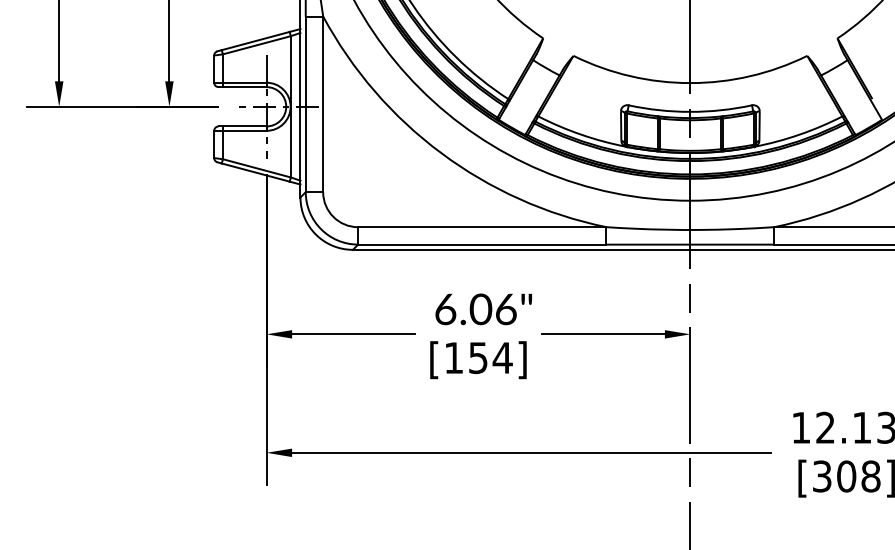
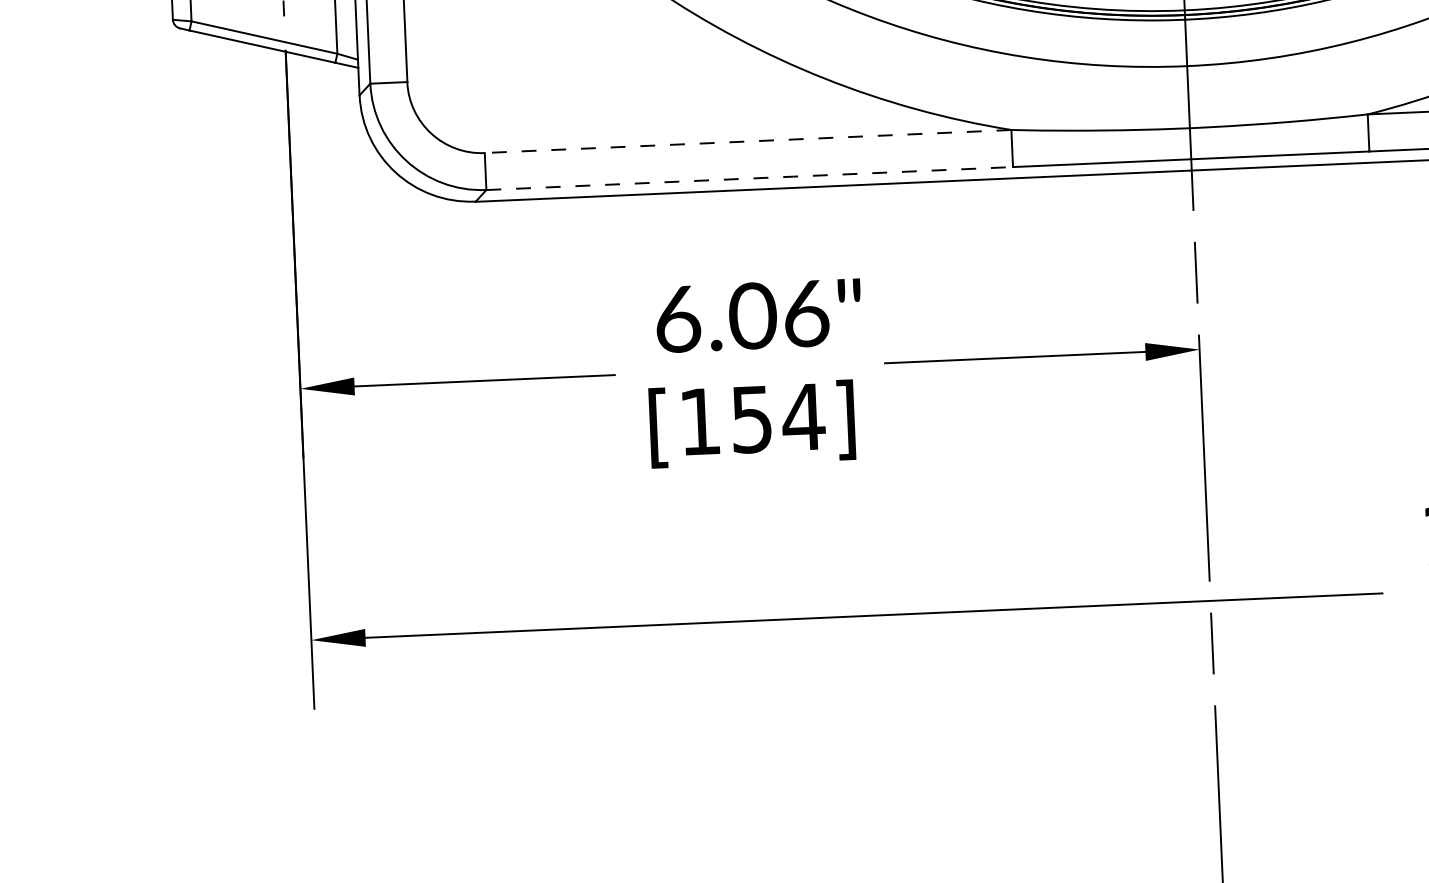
line: (481, 227) -> (746, 142), solid -> dashed
line: (482, 244) -> (750, 178), solid -> dashed

